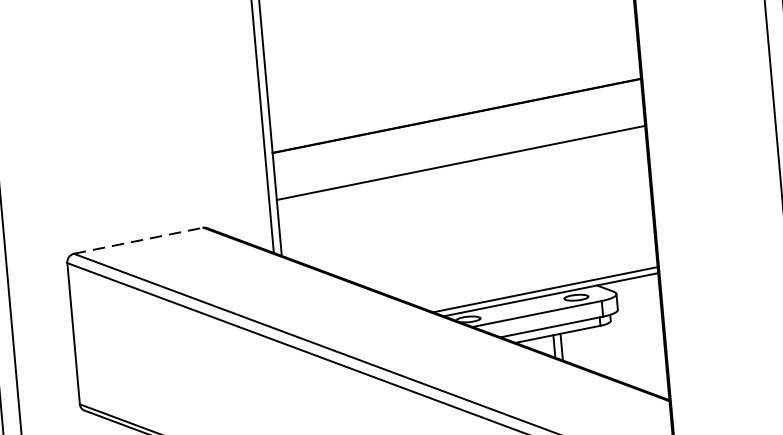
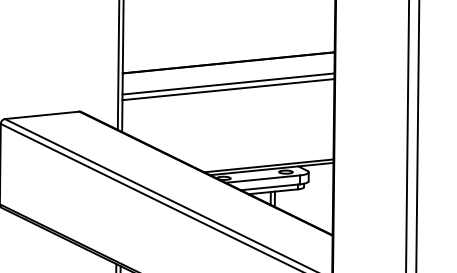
line: (459, 152) -> (228, 83), added
line: (139, 240) -> (42, 115), dashed -> solid

